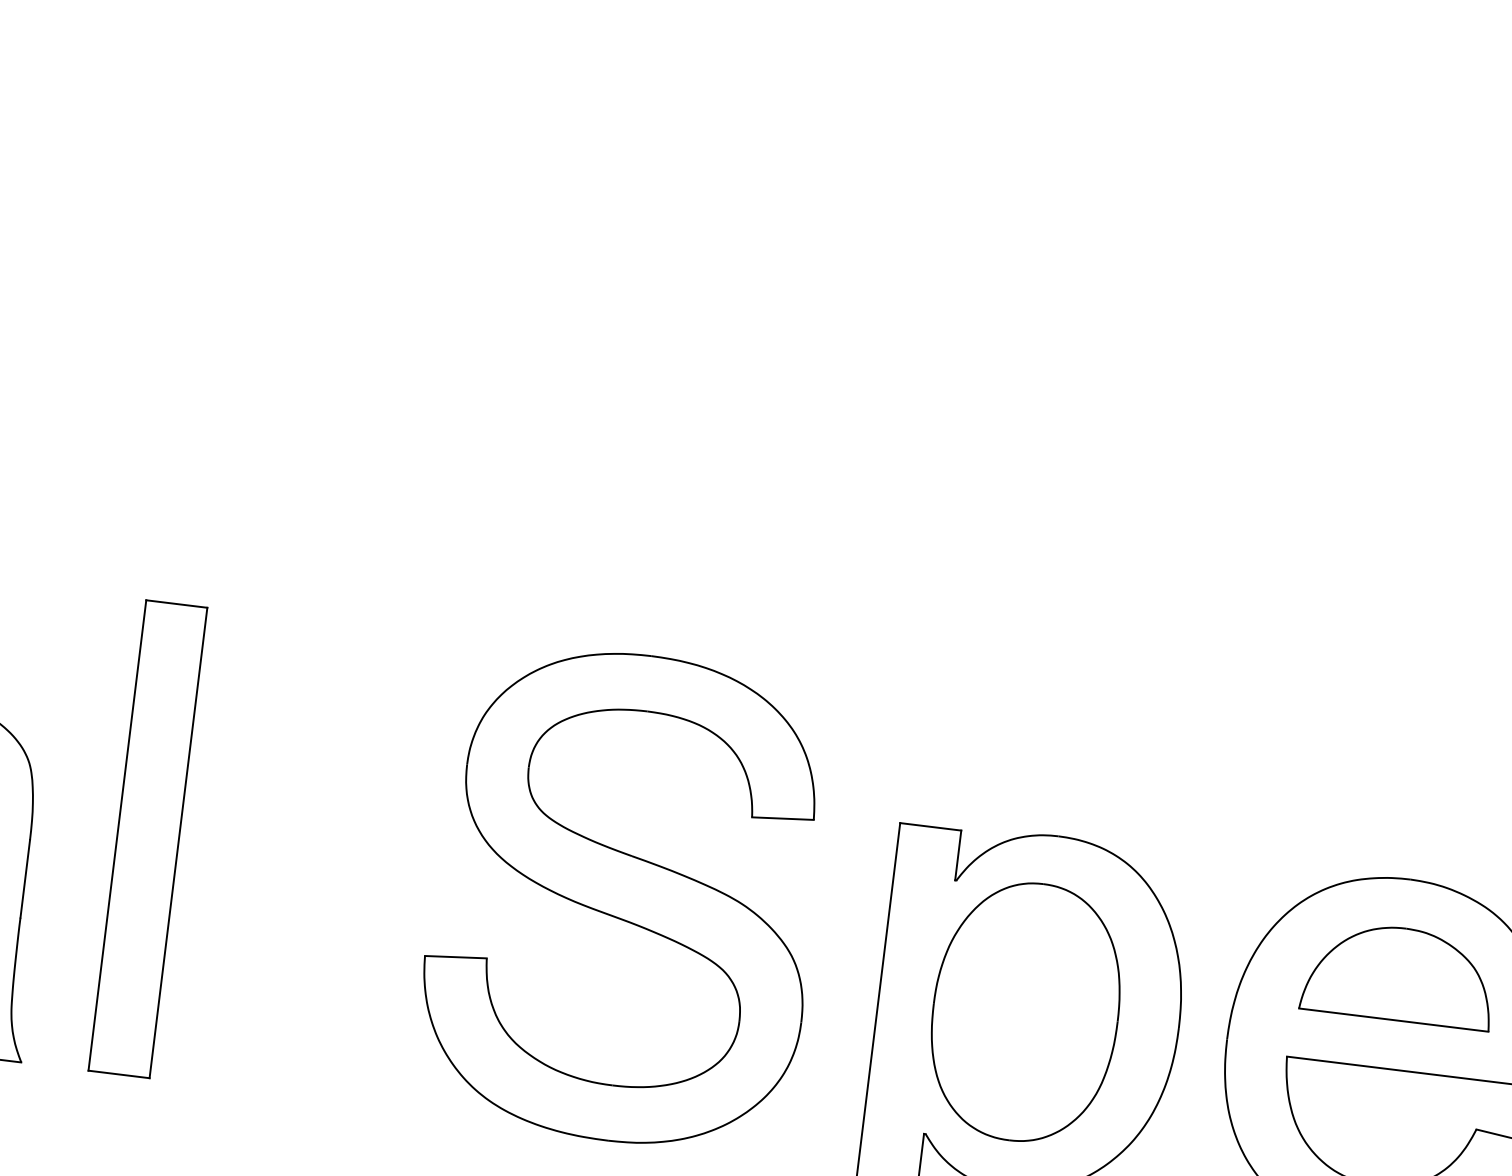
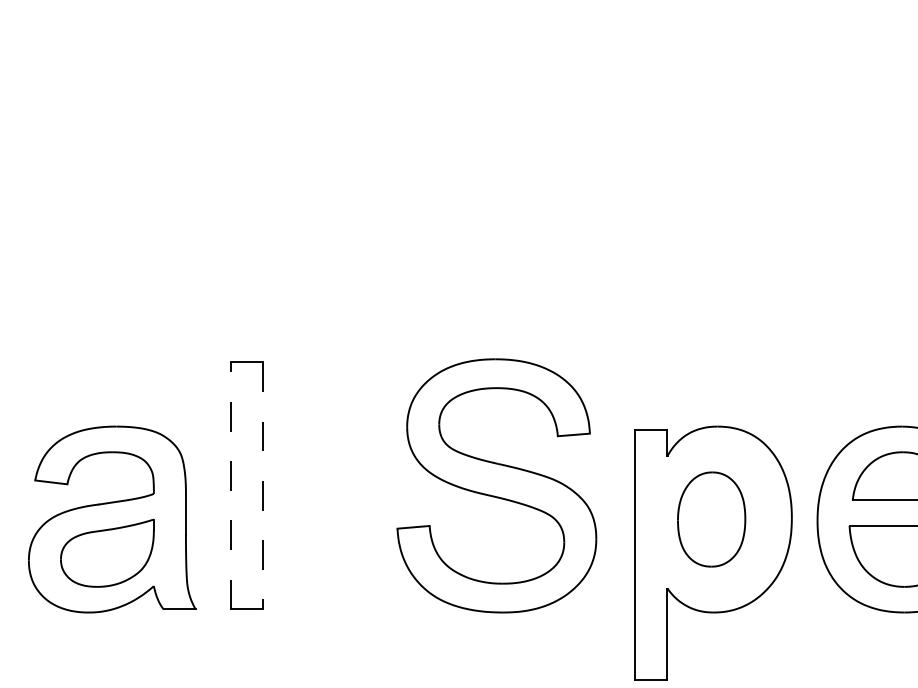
line: (116, 834) -> (230, 485), solid -> dashed
line: (177, 844) -> (262, 486), solid -> dashed
part: (1025, 1011) -> (711, 519), size x0.7

